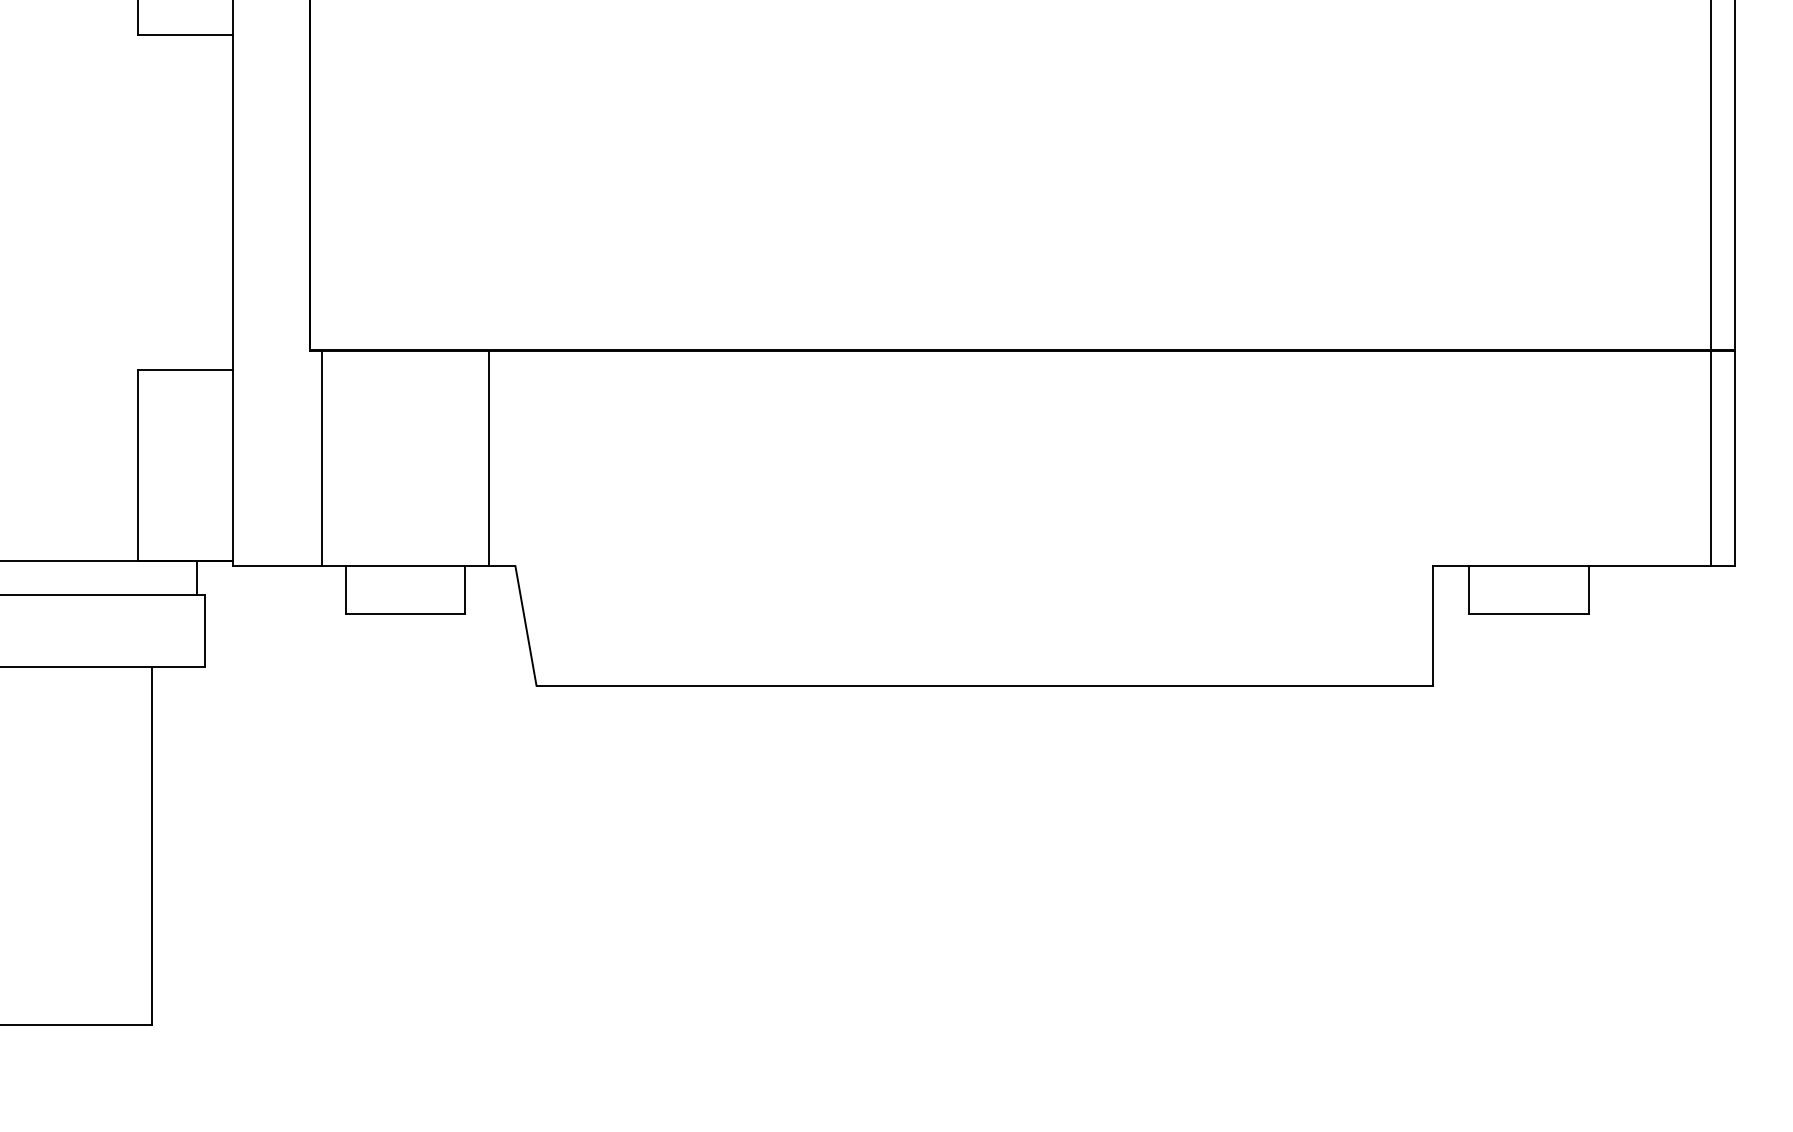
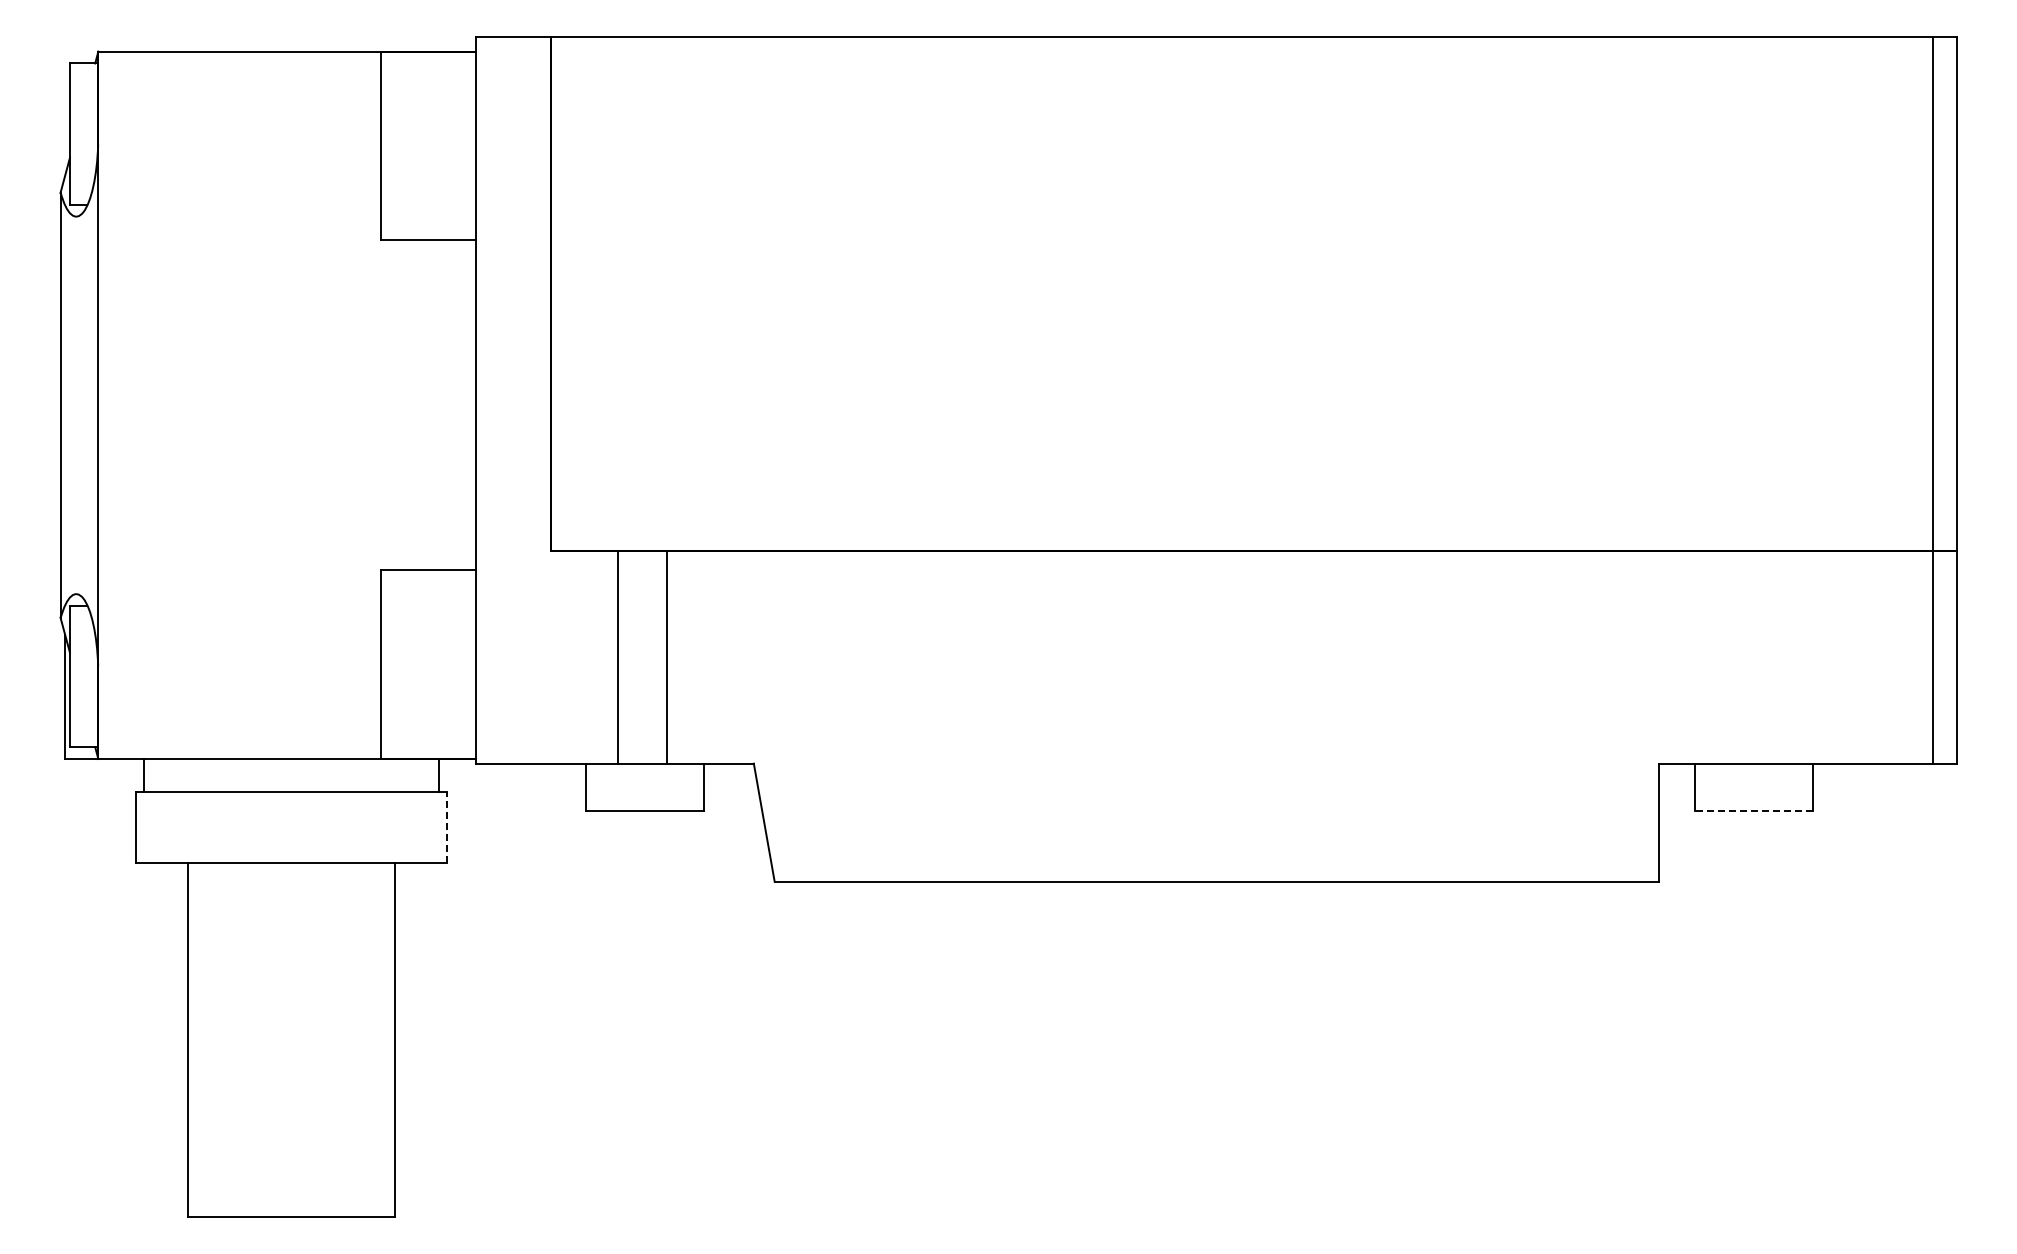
line: (321, 458) -> (617, 657), moved
line: (488, 458) -> (666, 657), moved
line: (1528, 613) -> (1753, 810), solid -> dashed
line: (204, 629) -> (447, 826), solid -> dashed

